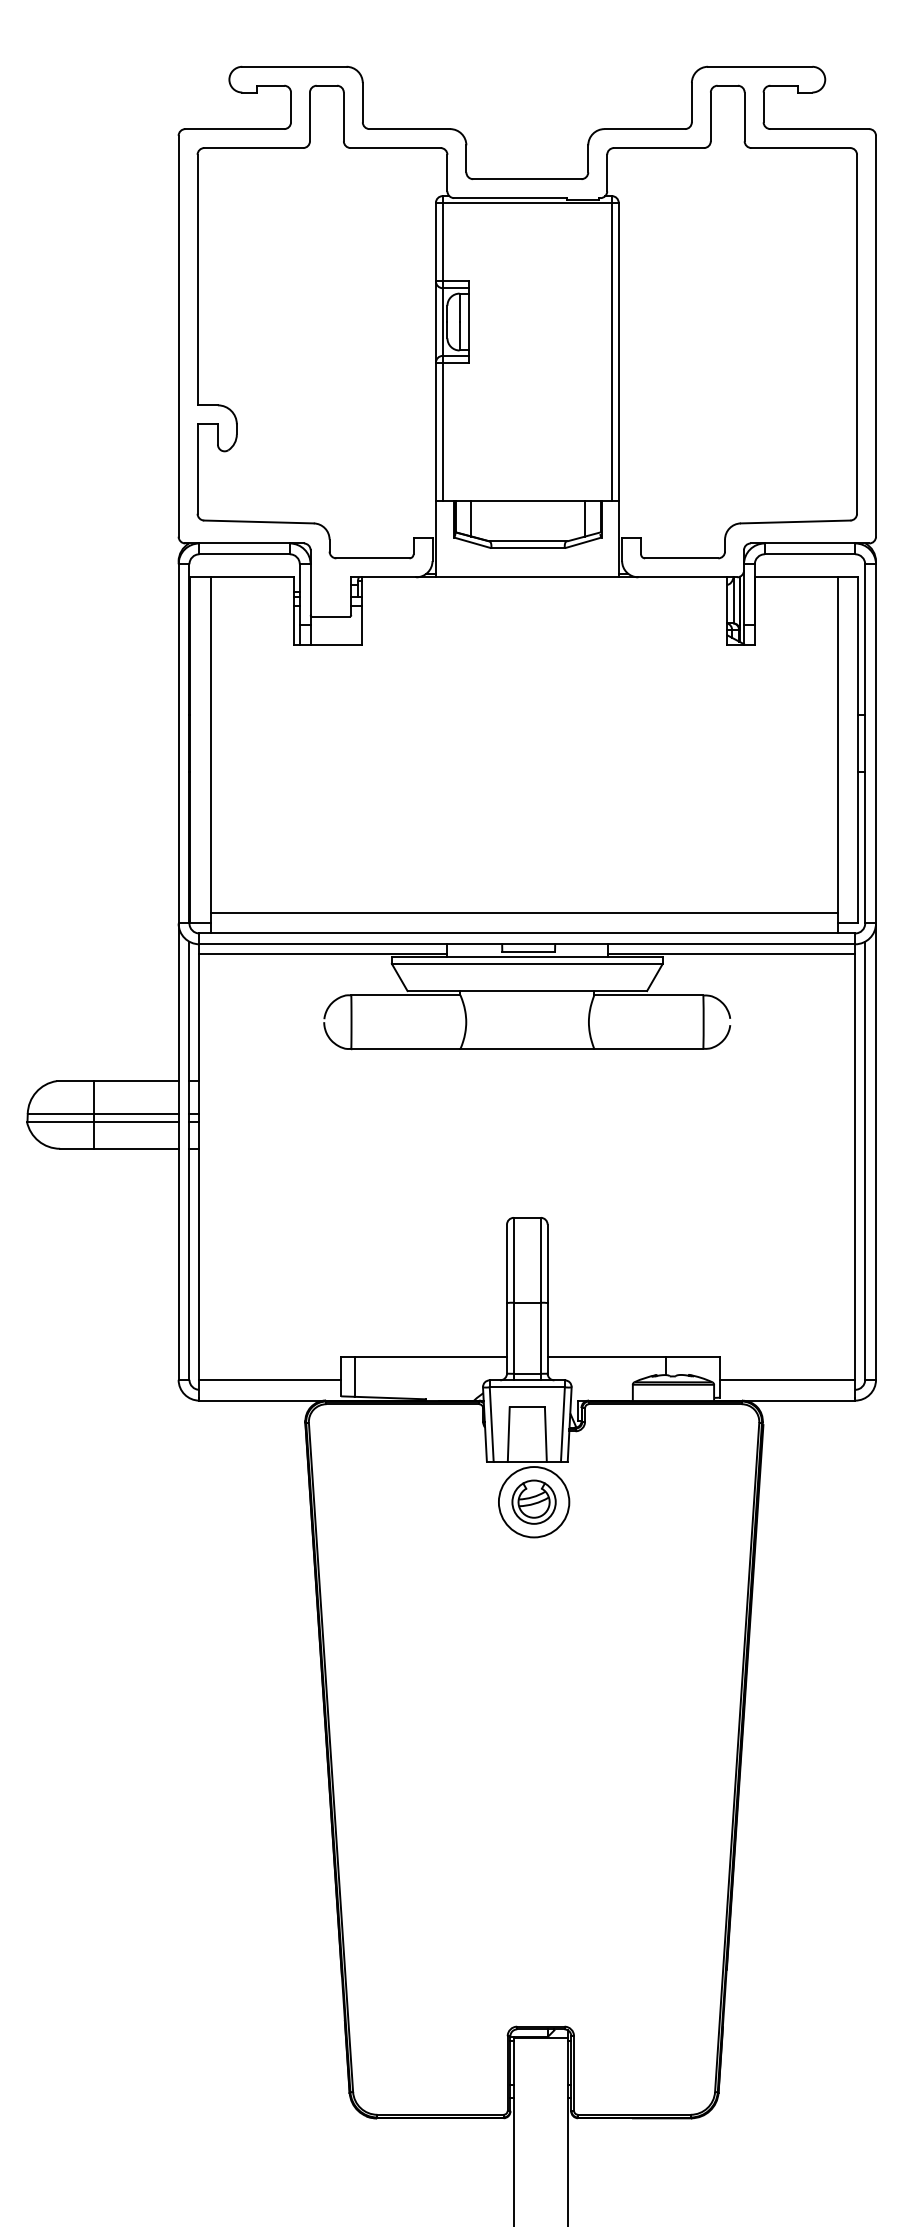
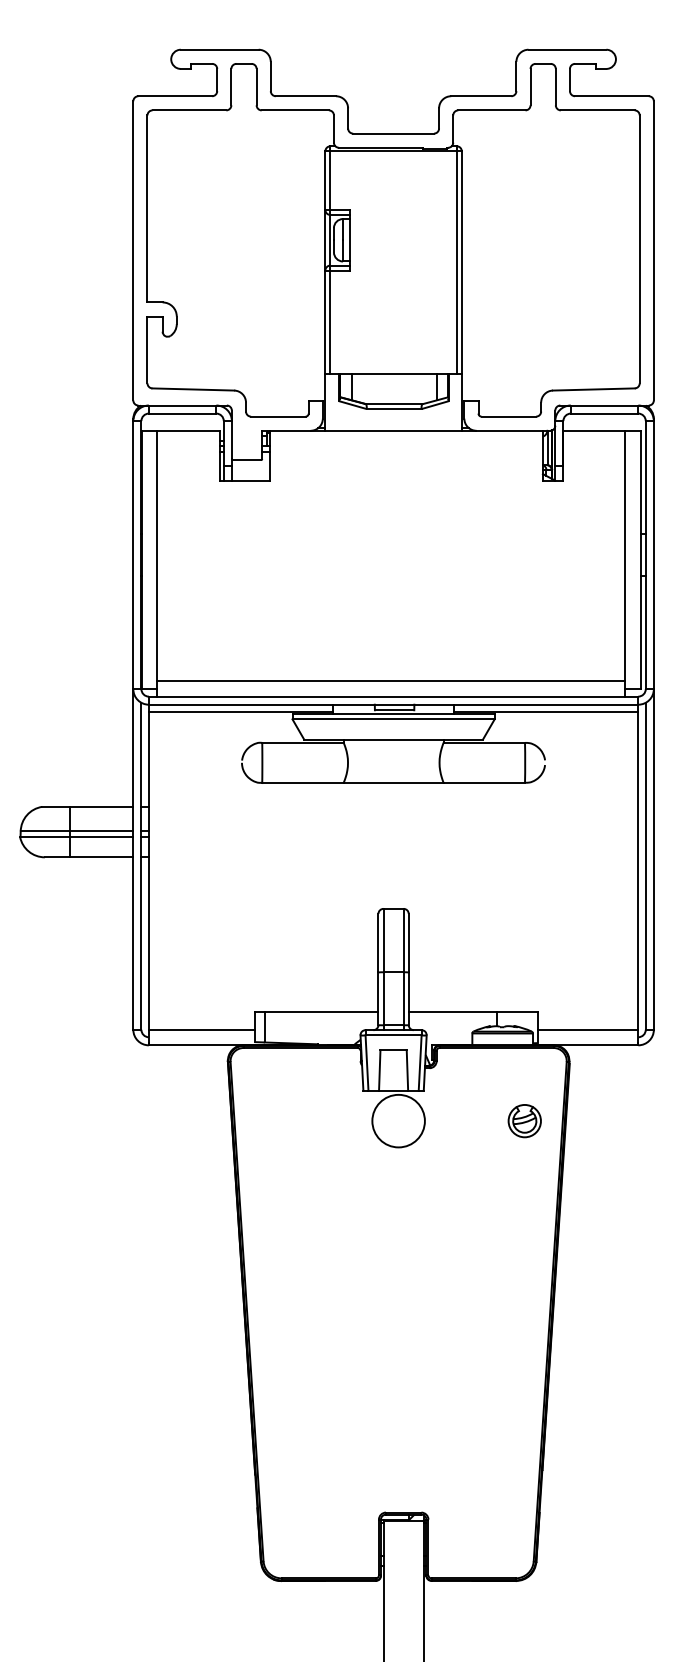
part: (533, 1501) -> (524, 1120), moved

